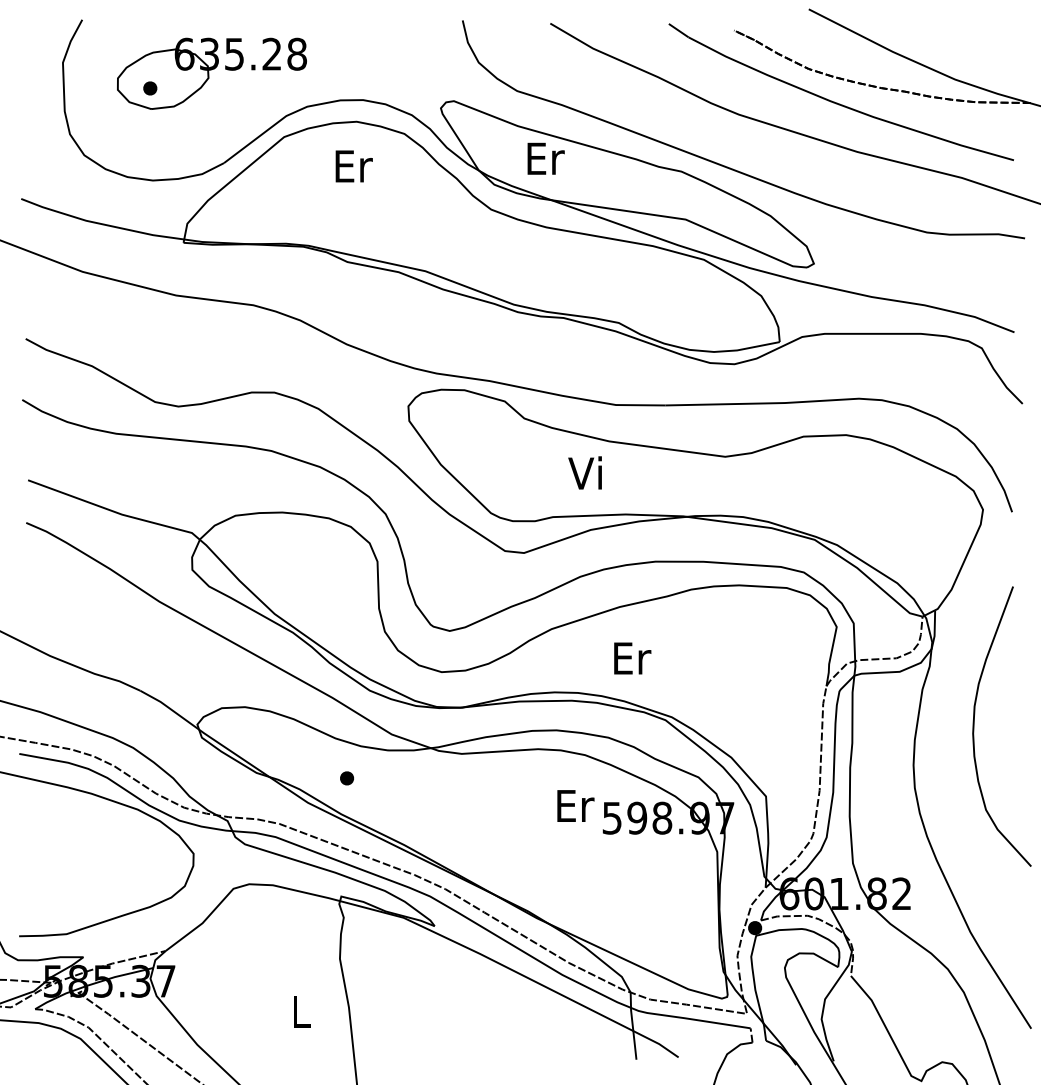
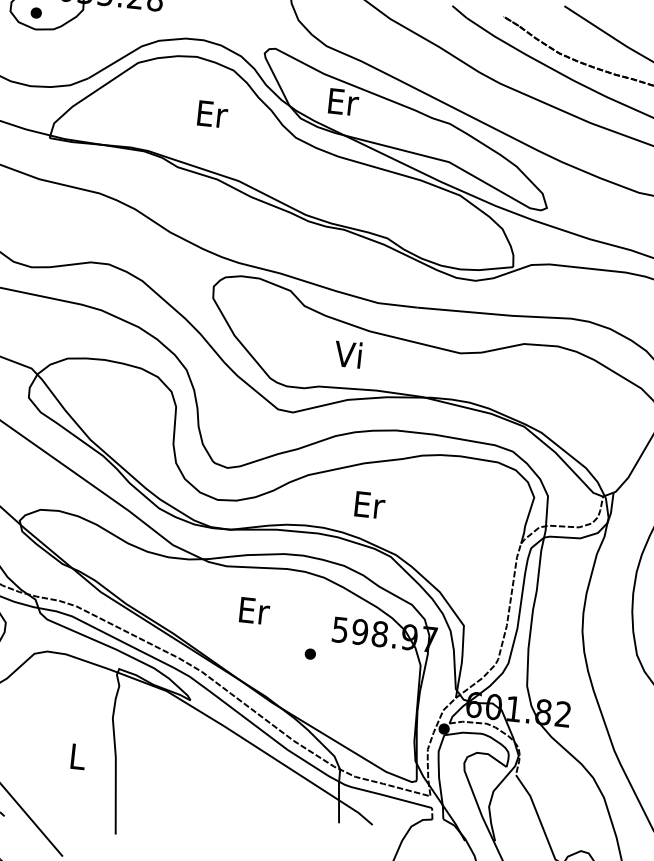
text: (353, 166) -> (212, 114), moved
part: (346, 778) -> (309, 654), moved
text: (575, 805) -> (254, 610), moved

